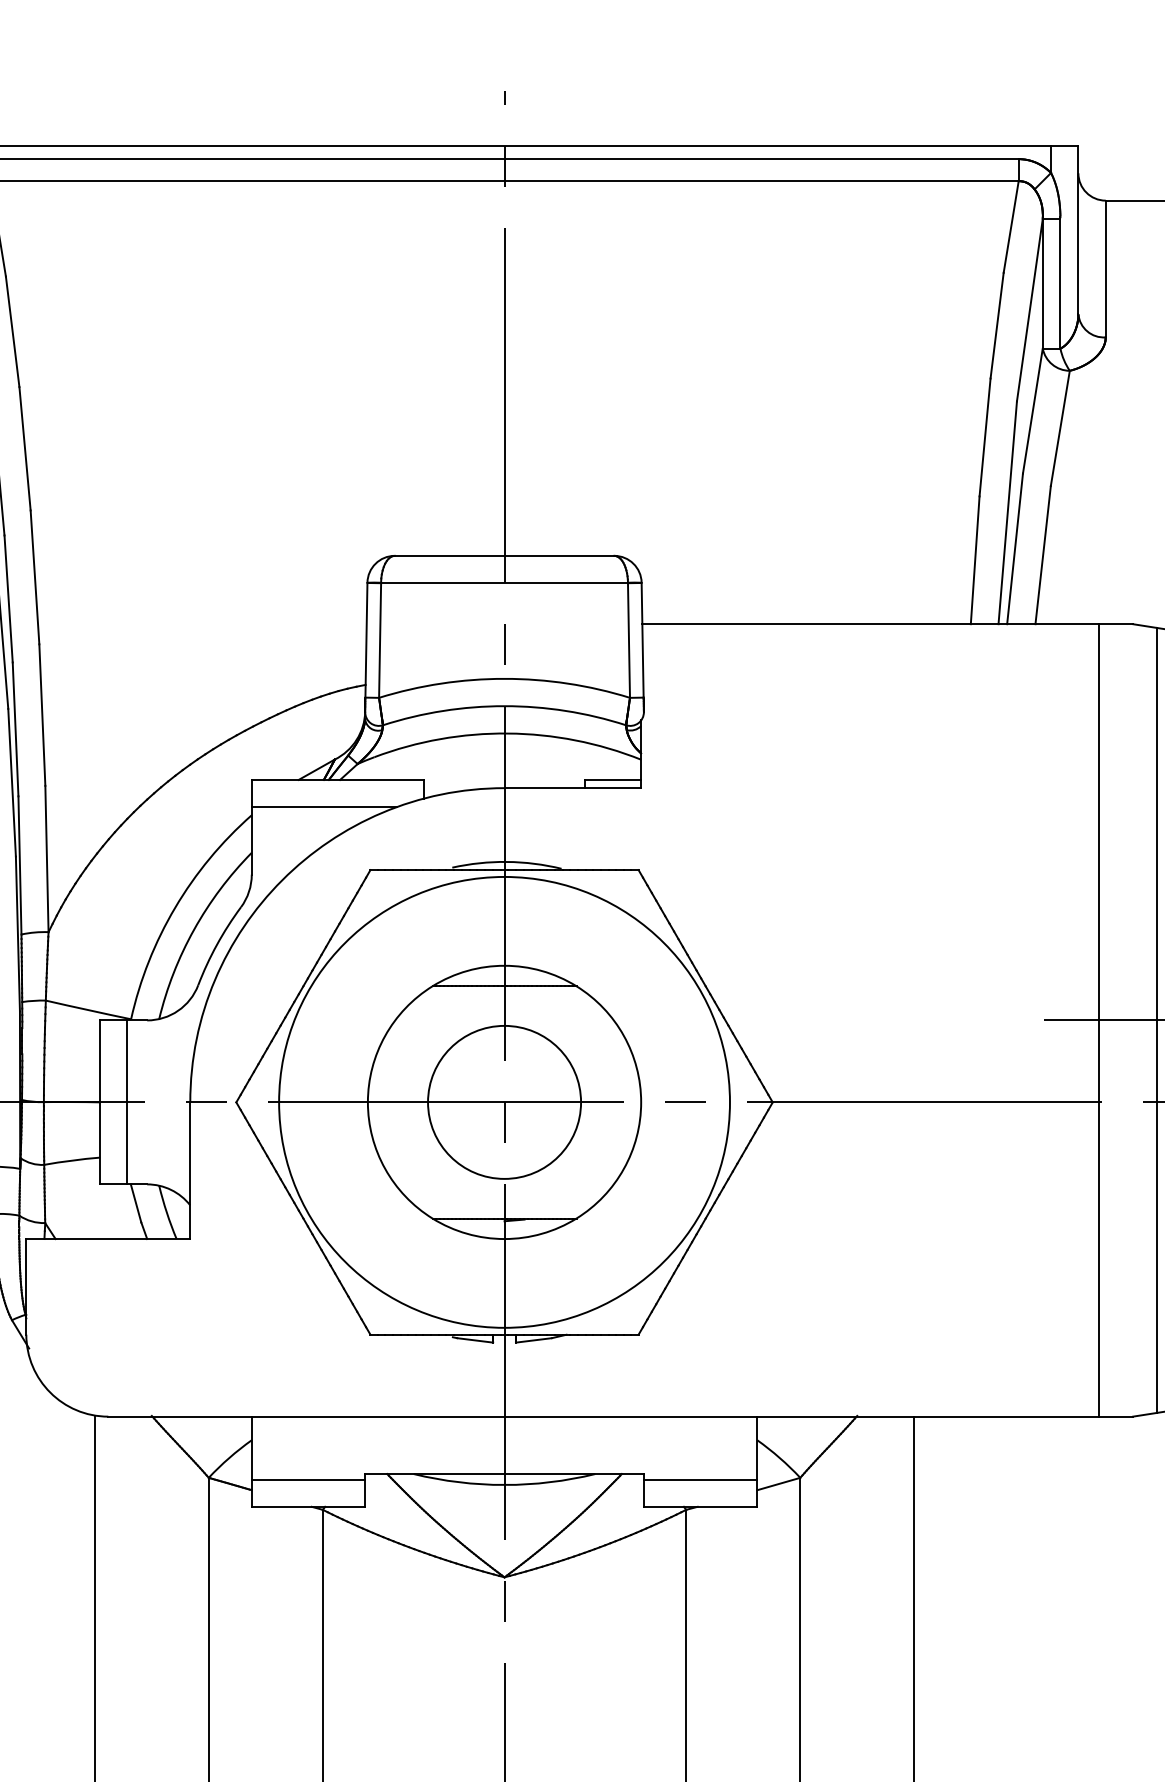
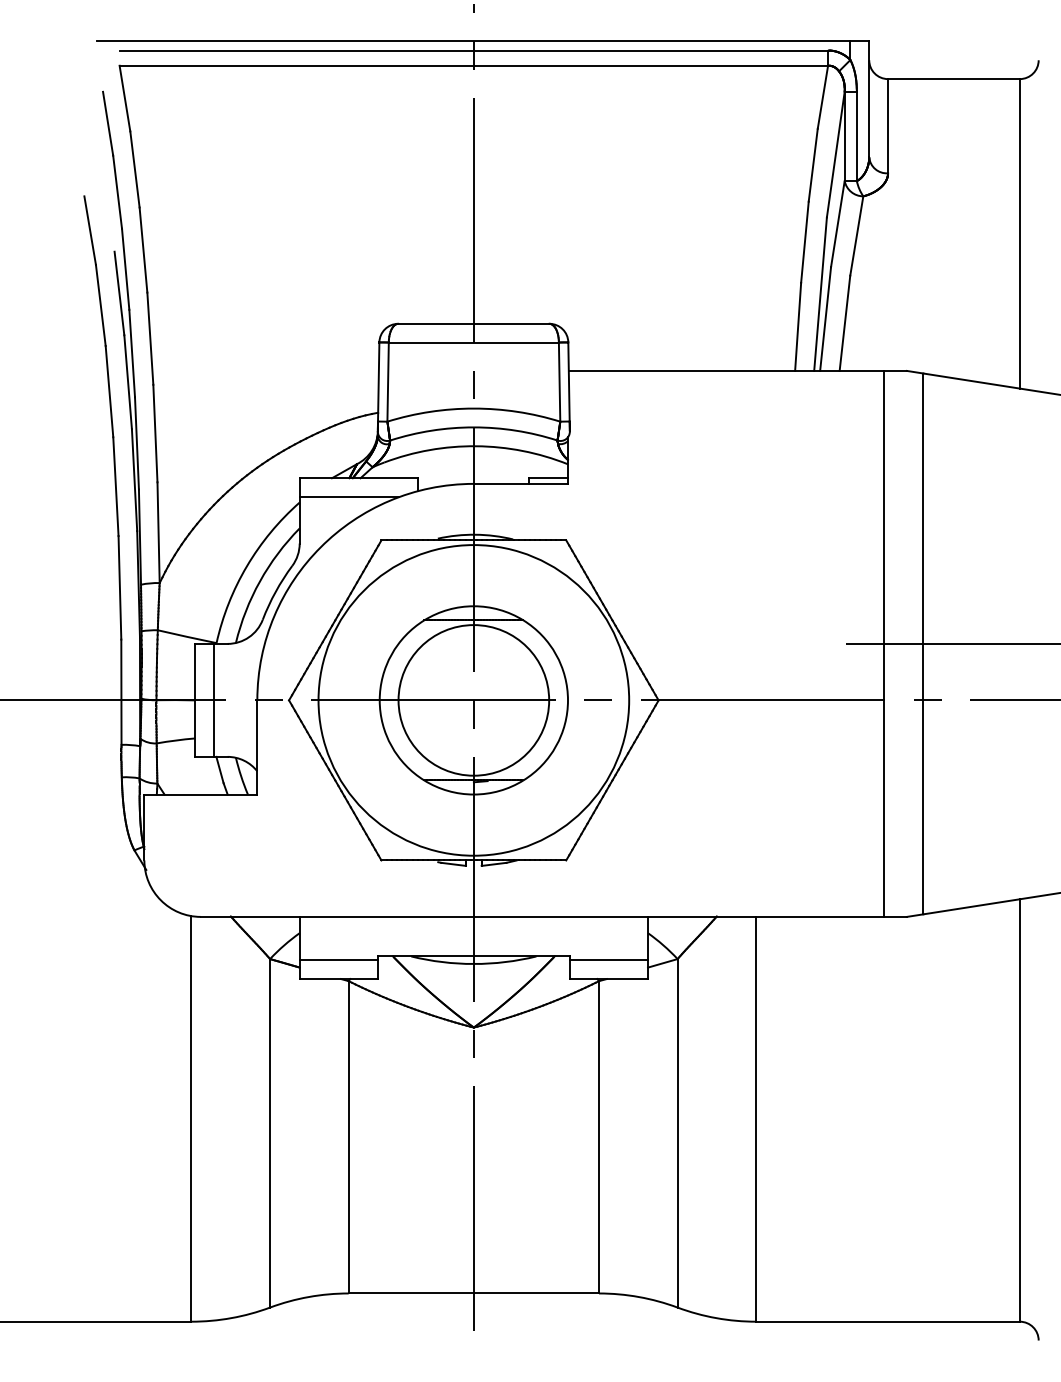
circle: (504, 1102) -> (473, 700), size x1.43

